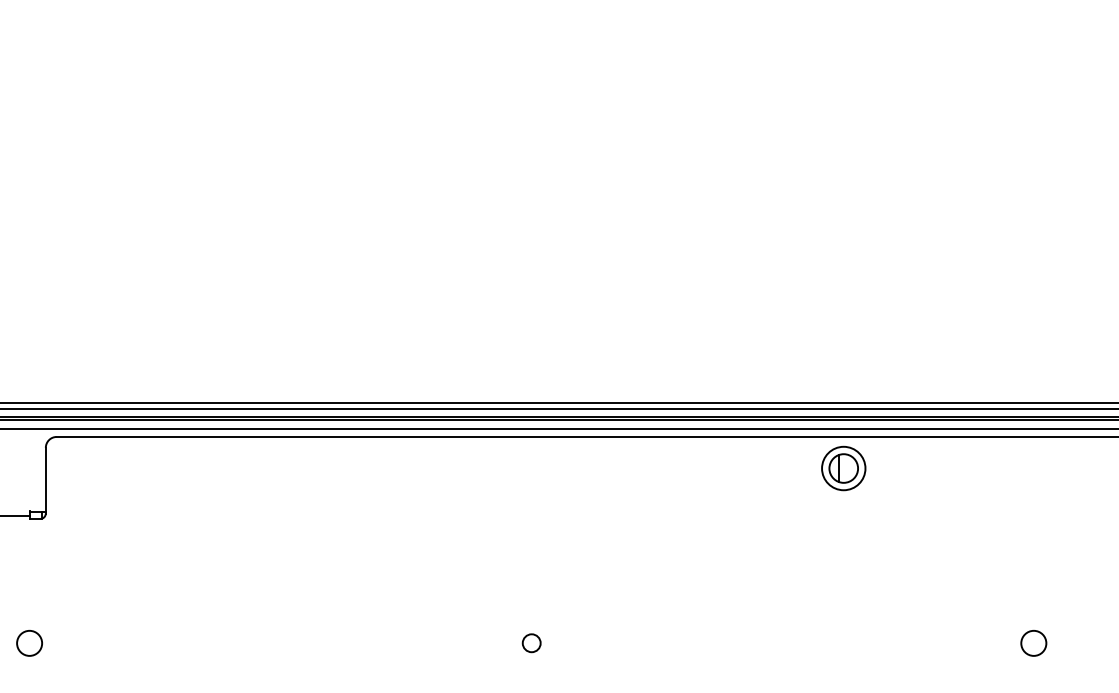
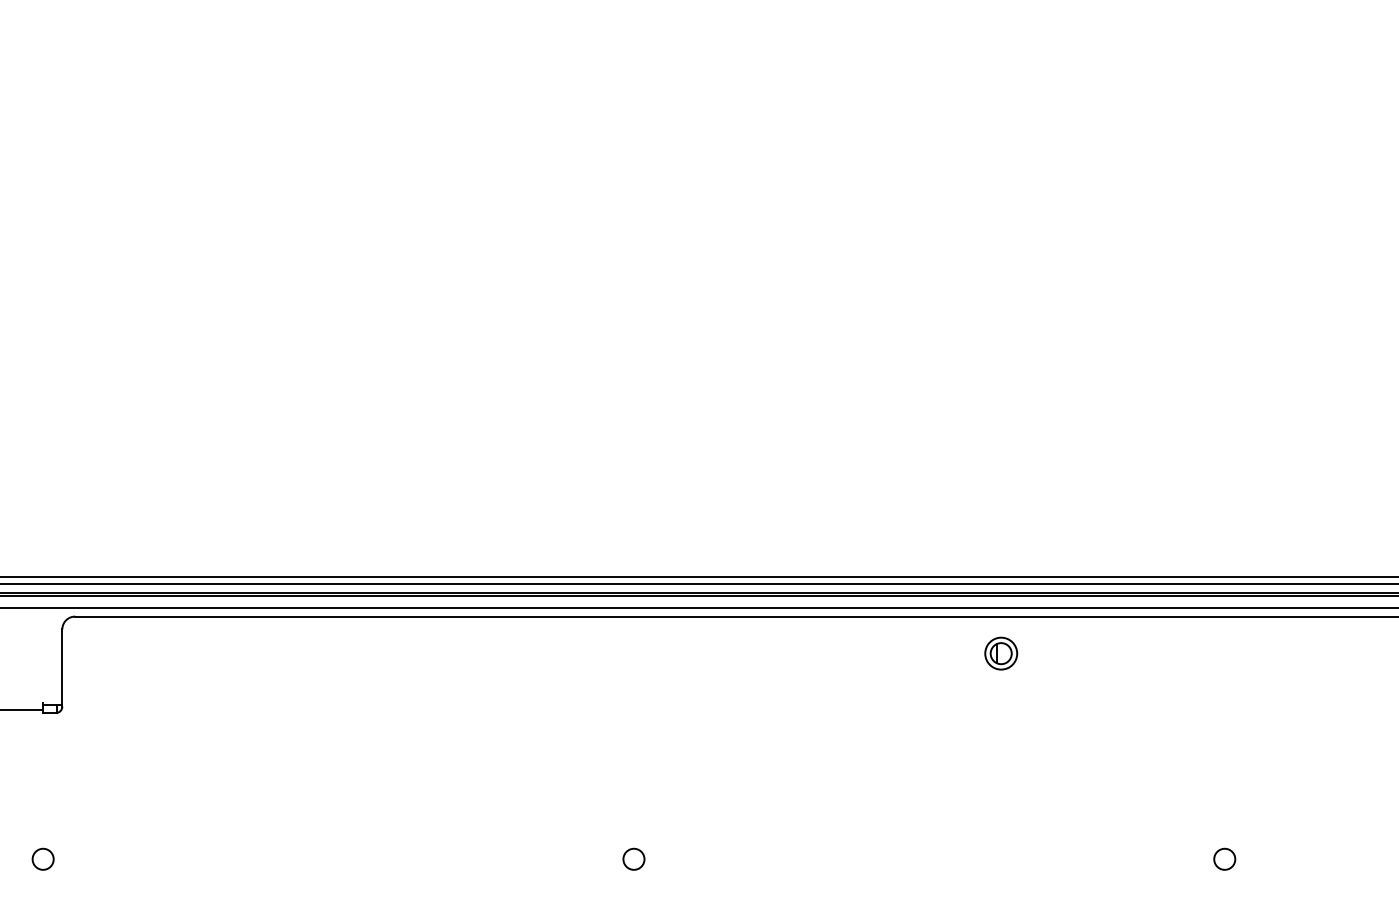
part: (844, 468) -> (1001, 653), size x0.62
circle: (28, 642) -> (42, 858), size x0.71
circle: (1033, 642) -> (1224, 858), size x0.71

